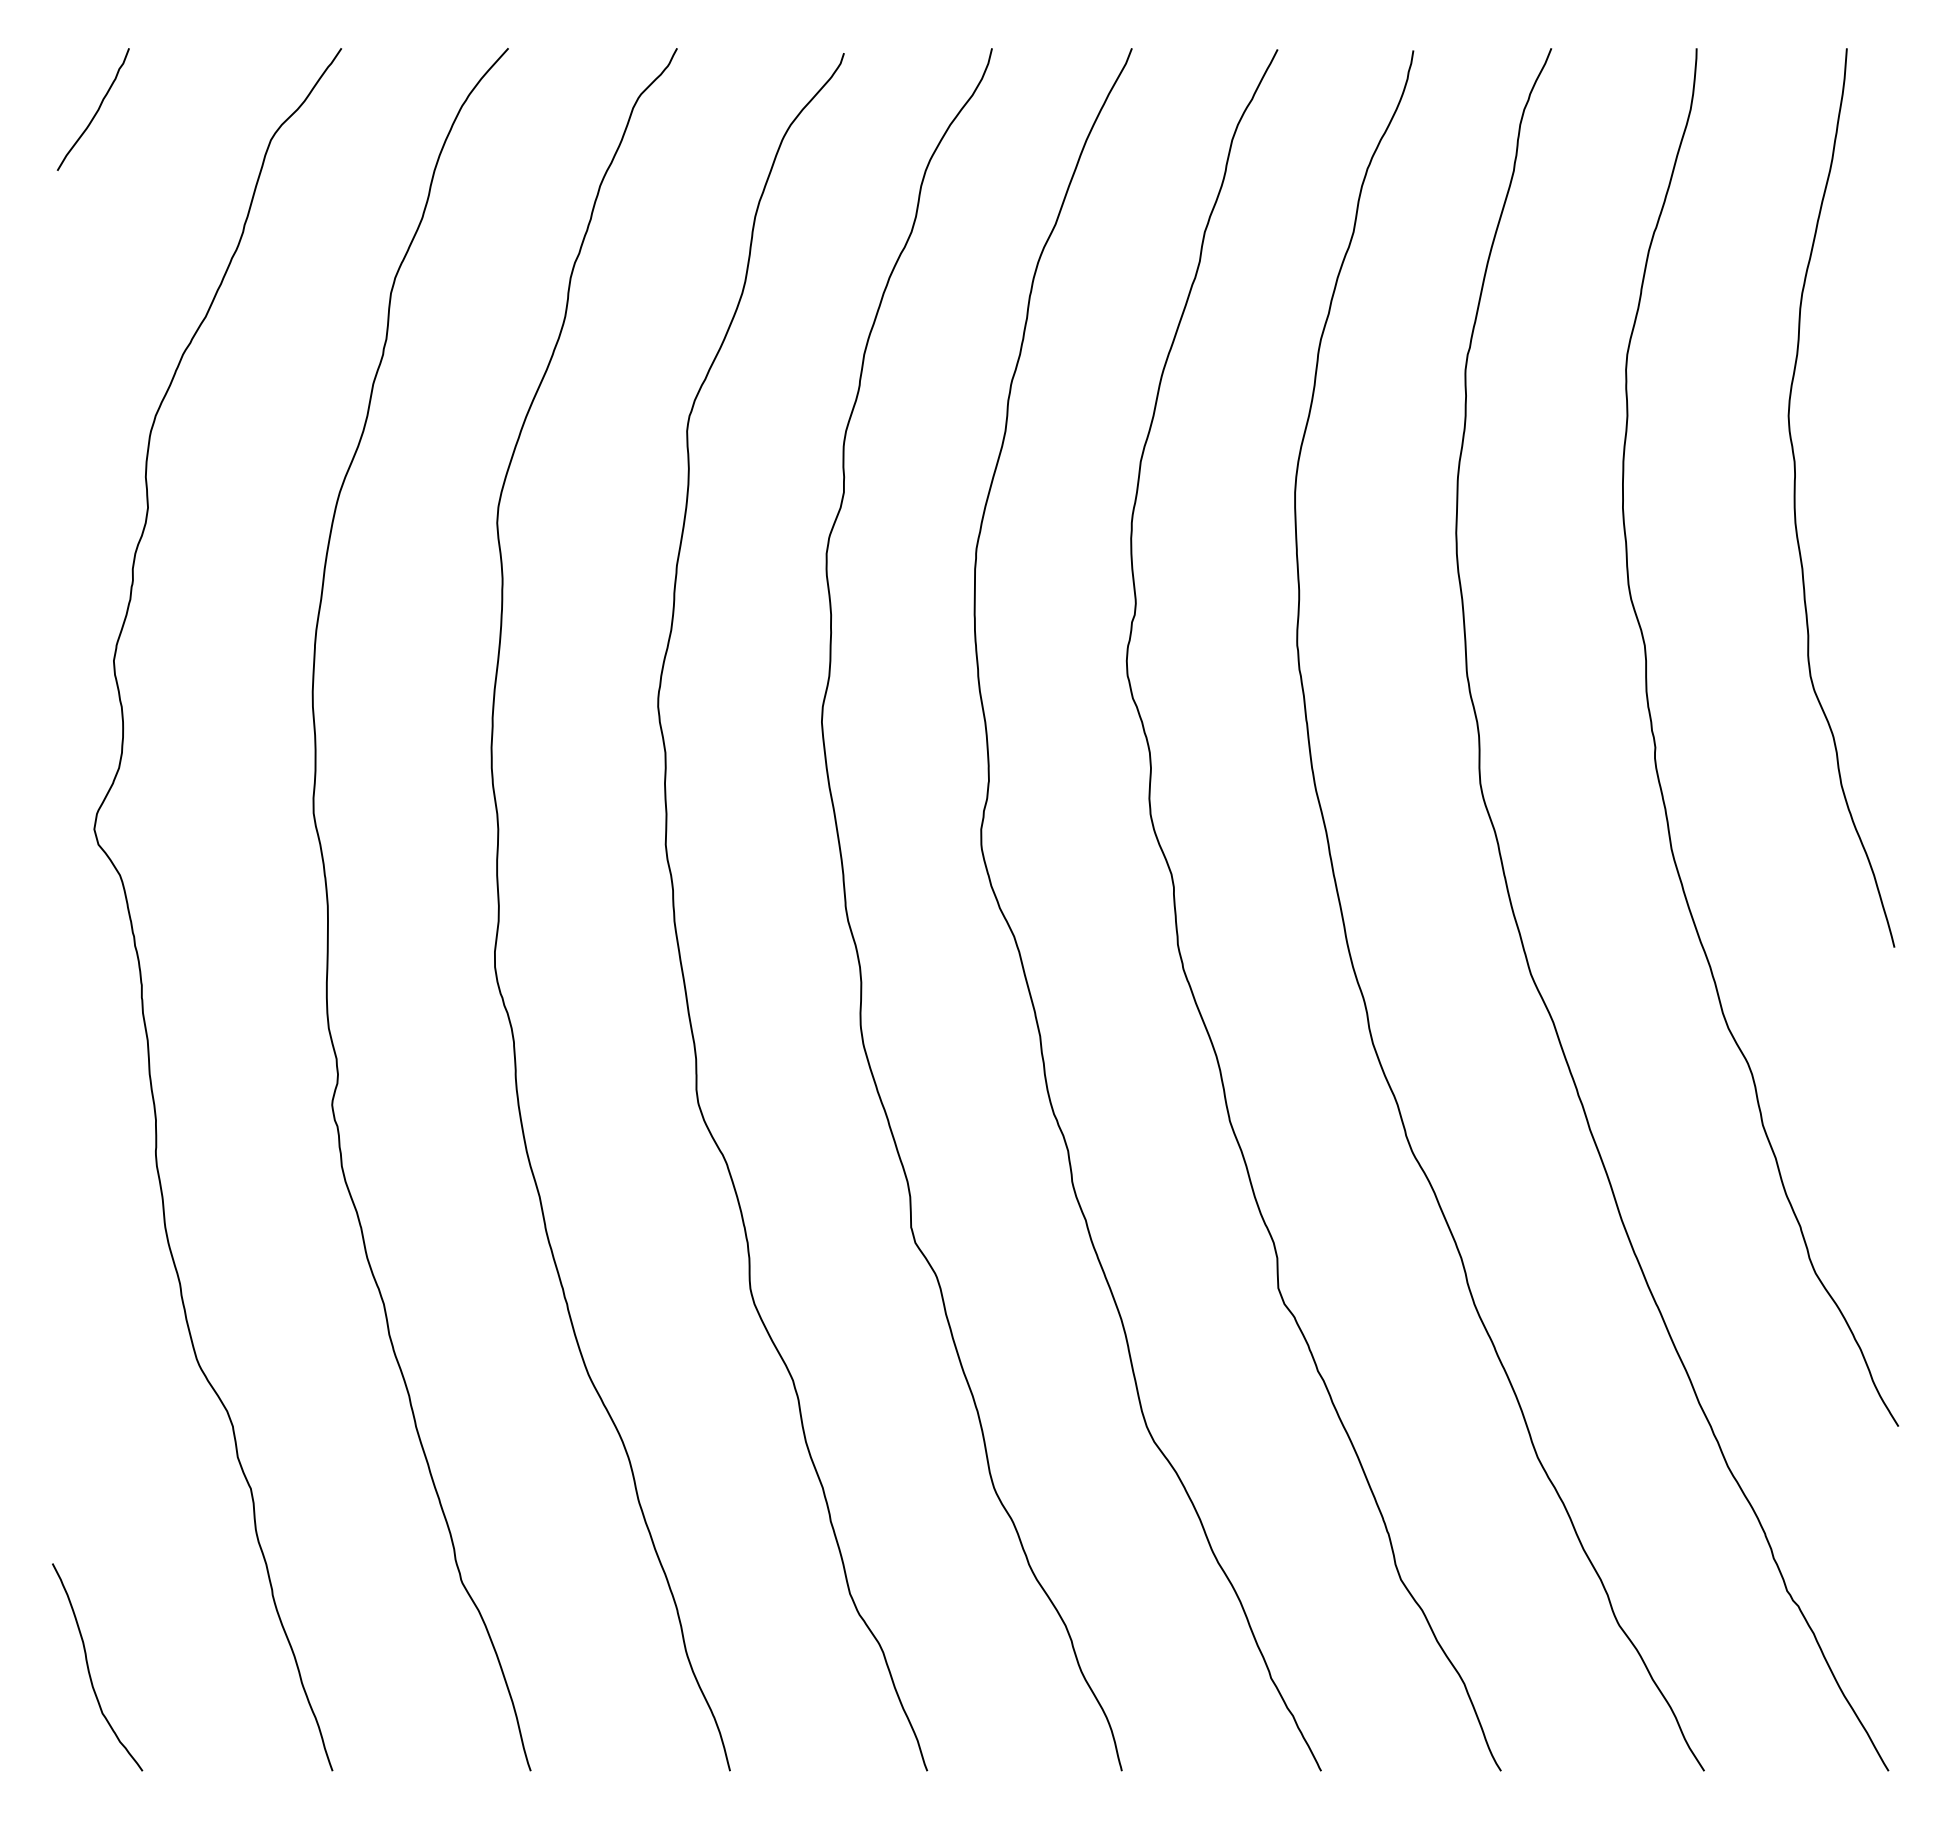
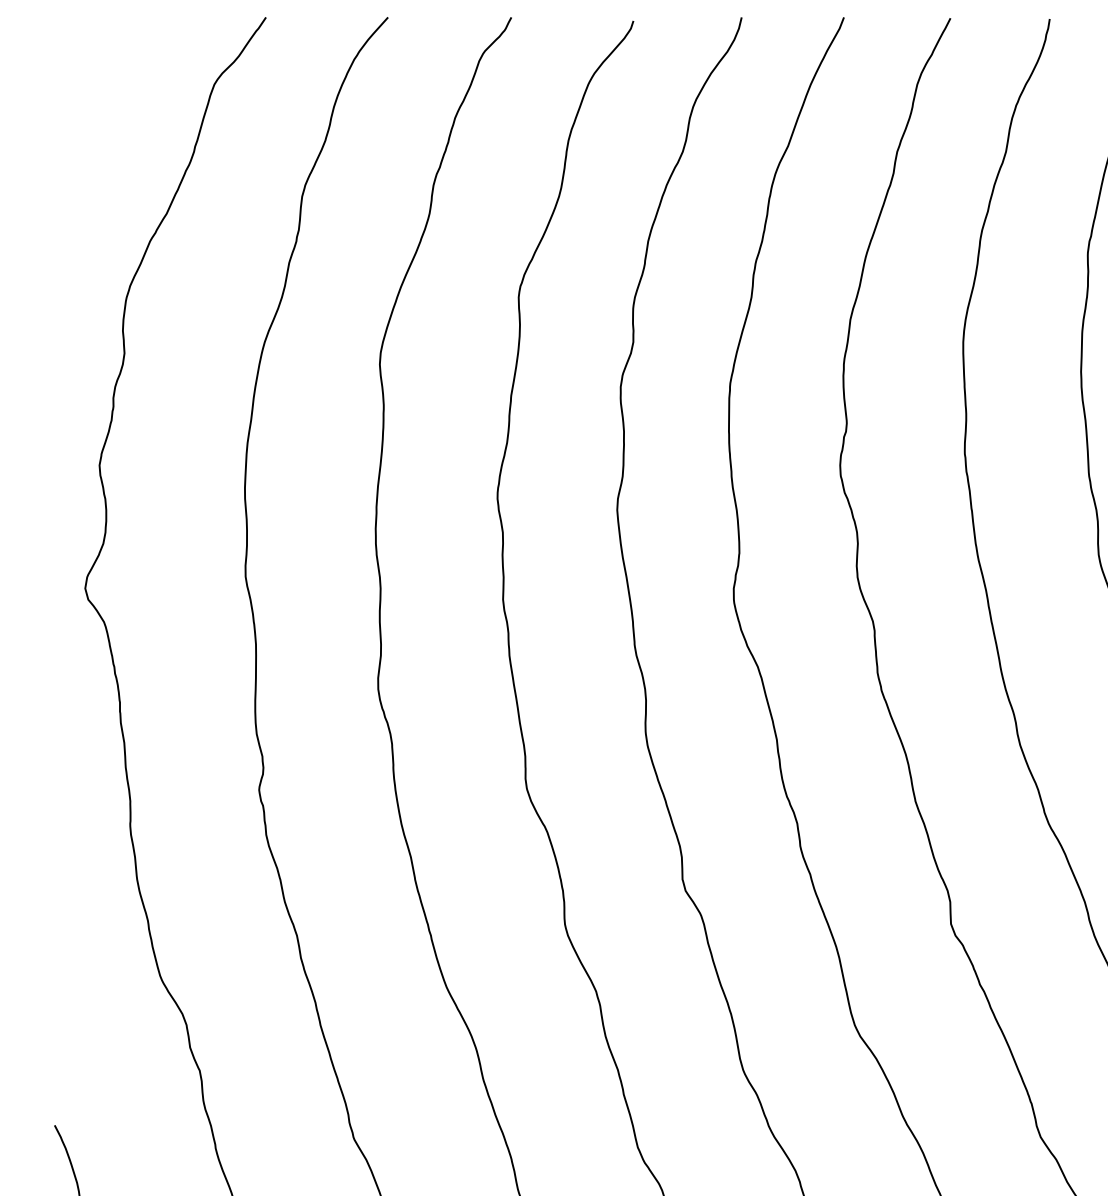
curve: (95, 112) -> (86, 64), removed

